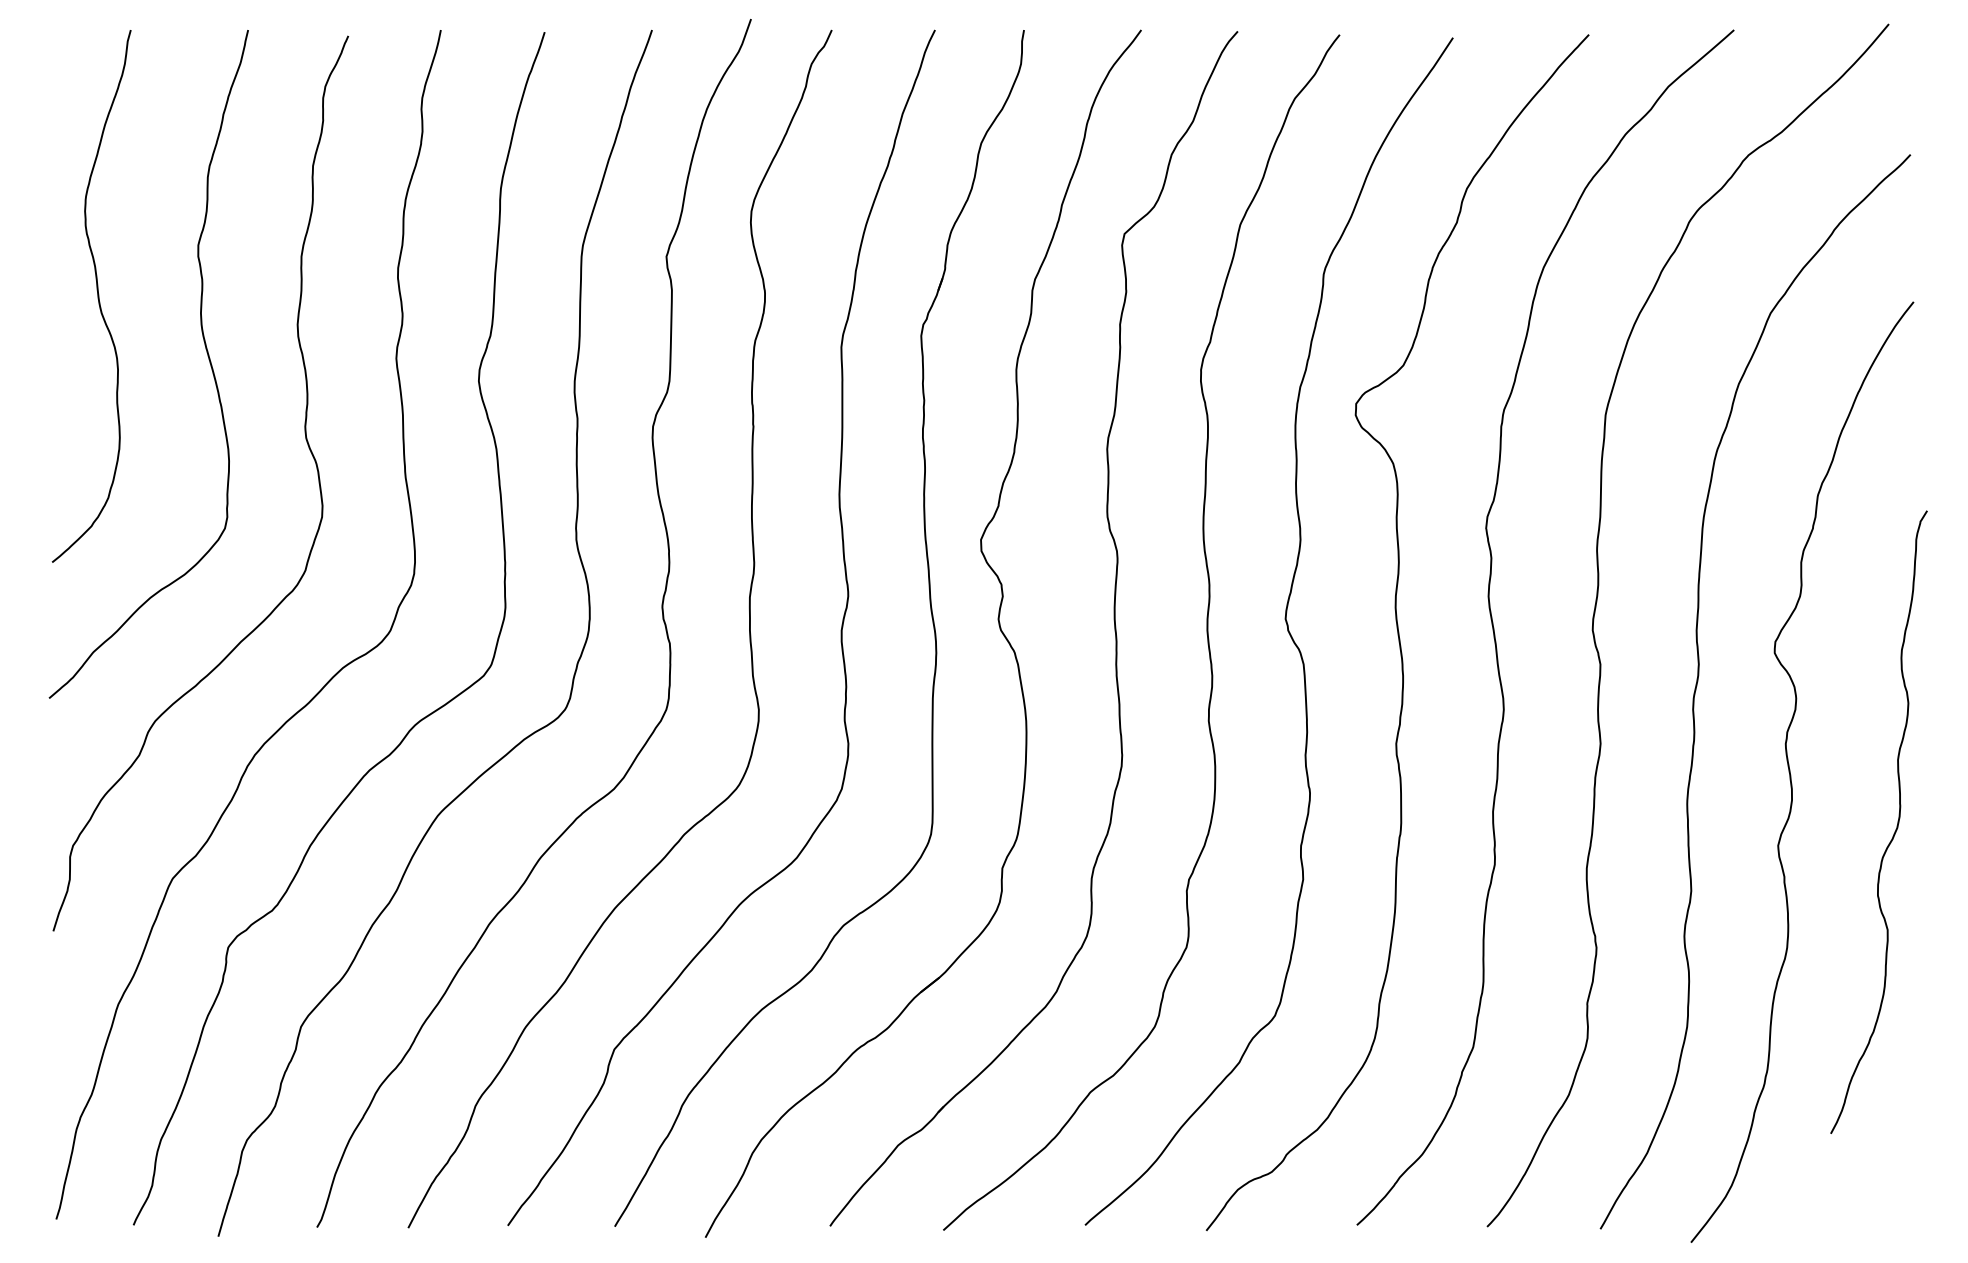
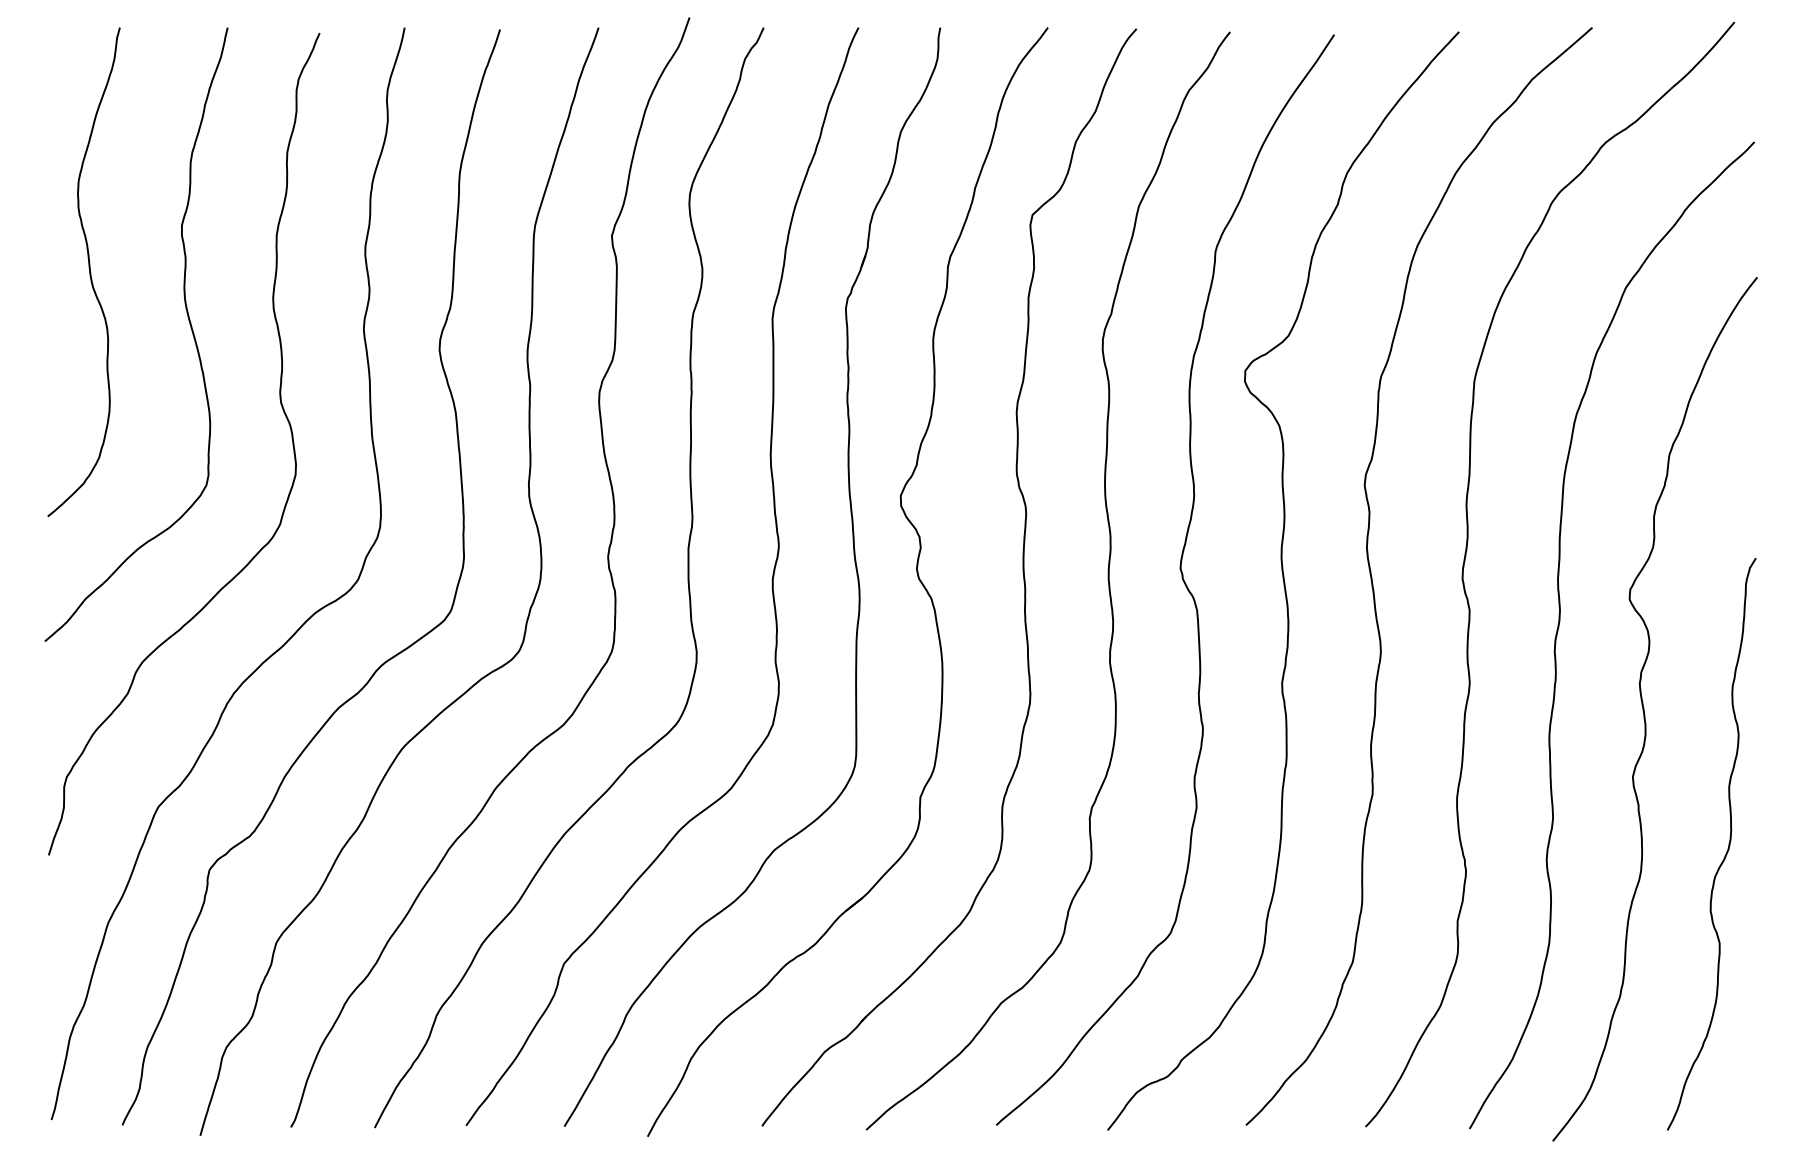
curve: (1896, 825) -> (1727, 847), moved

